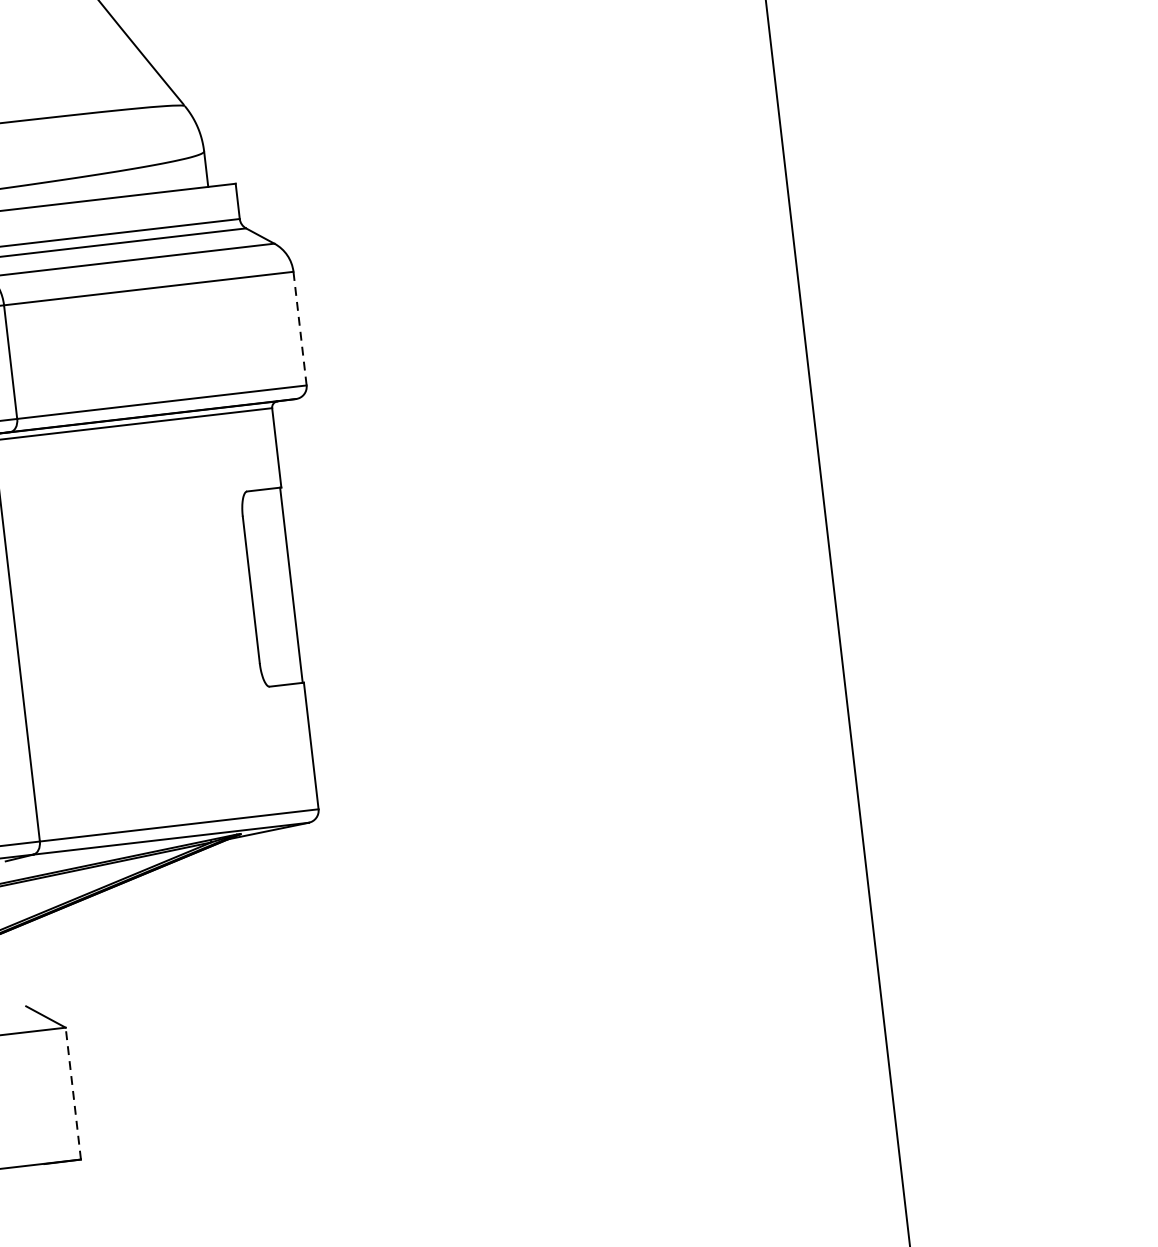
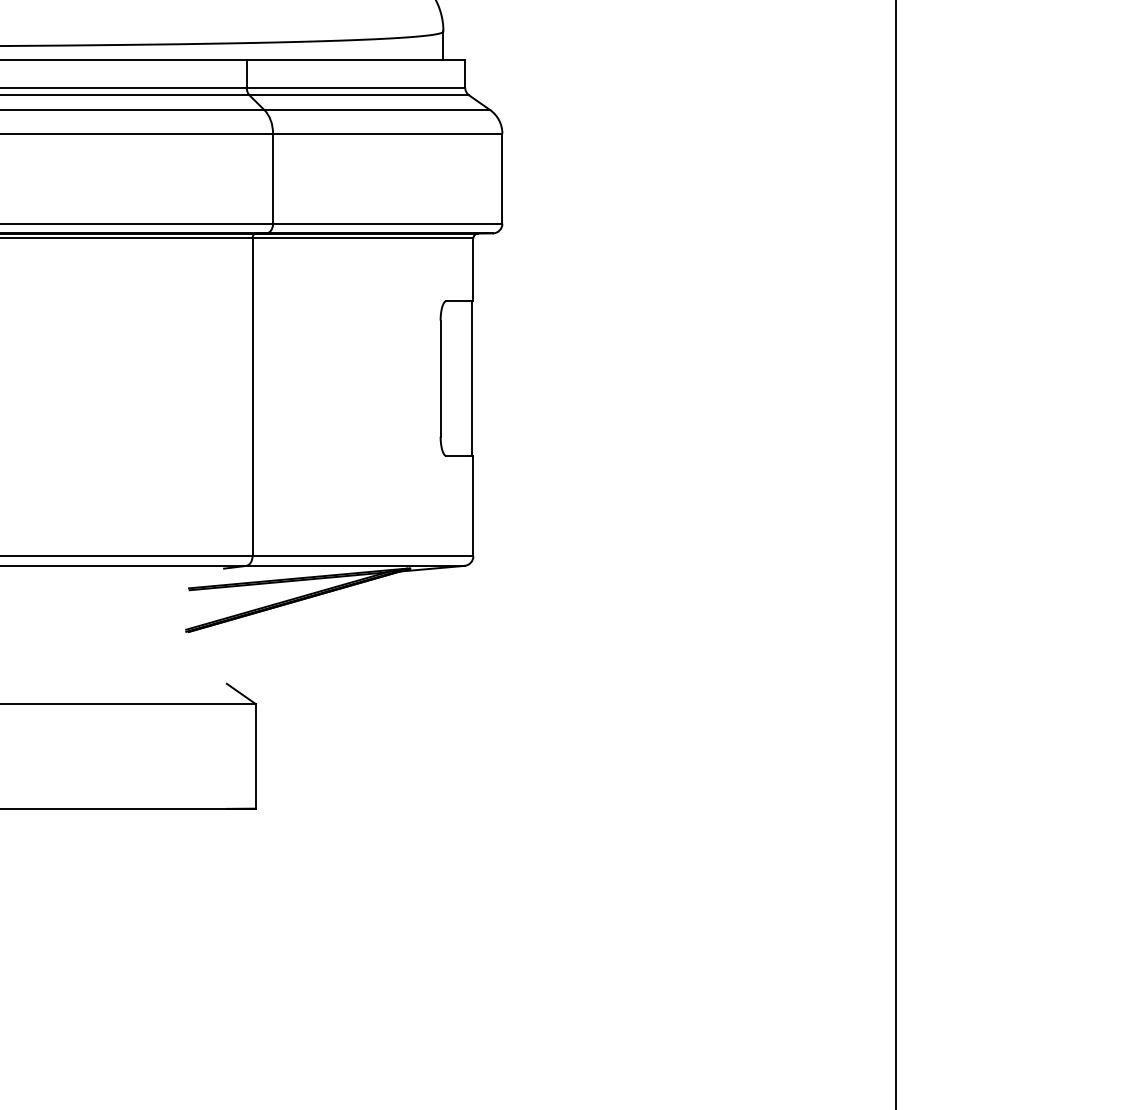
line: (300, 328) -> (502, 178), dashed -> solid
line: (72, 1092) -> (255, 755), dashed -> solid

